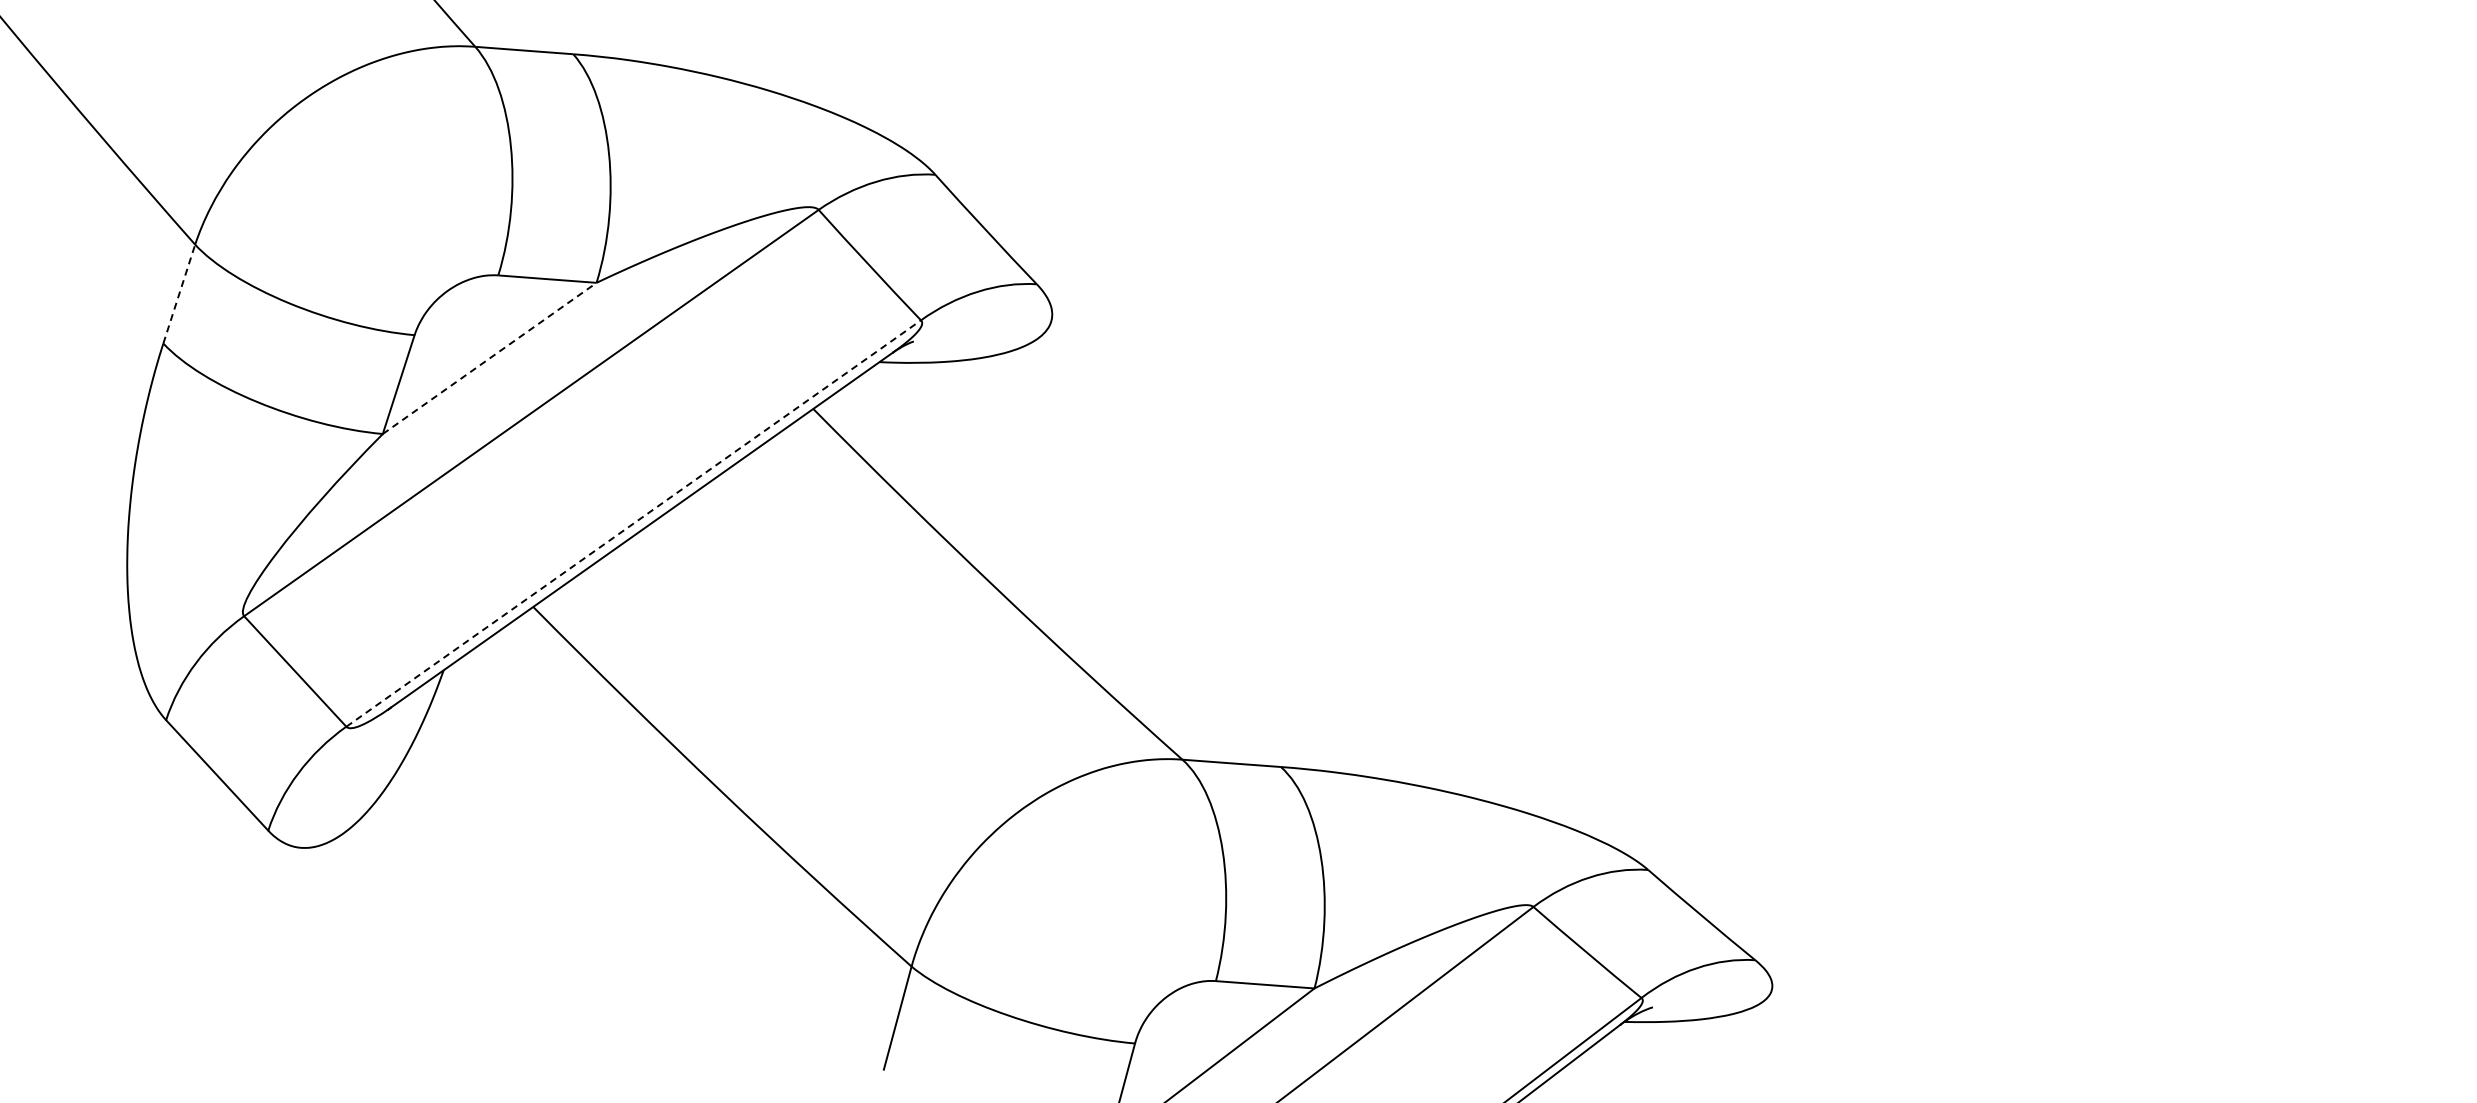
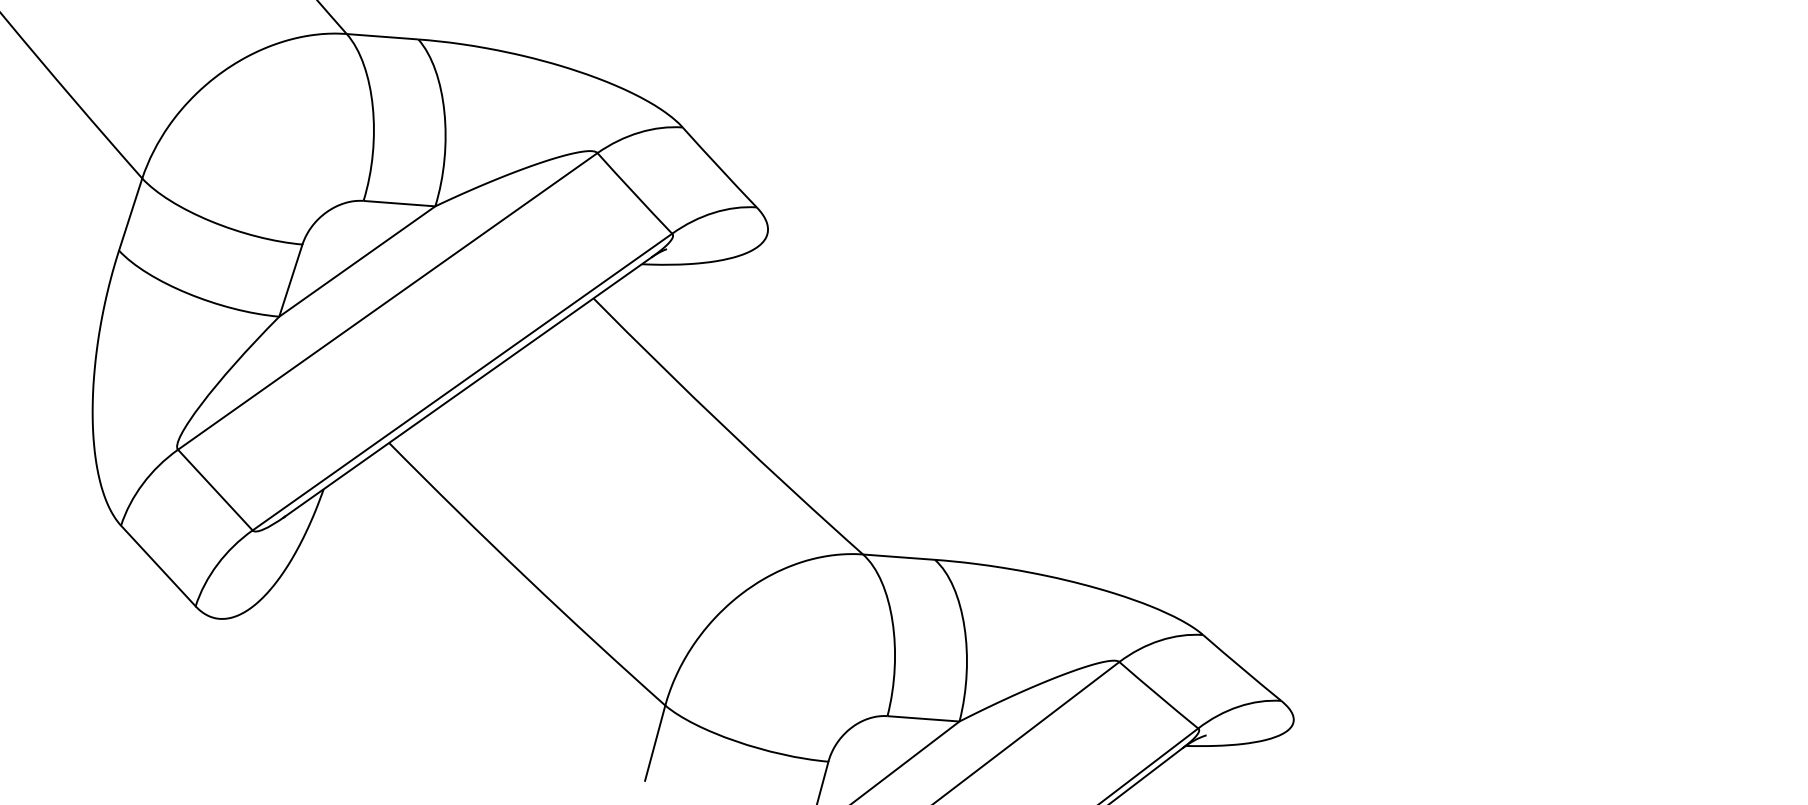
line: (179, 294) -> (130, 214), dashed -> solid
line: (489, 358) -> (357, 261), dashed -> solid
line: (633, 523) -> (462, 382), dashed -> solid

